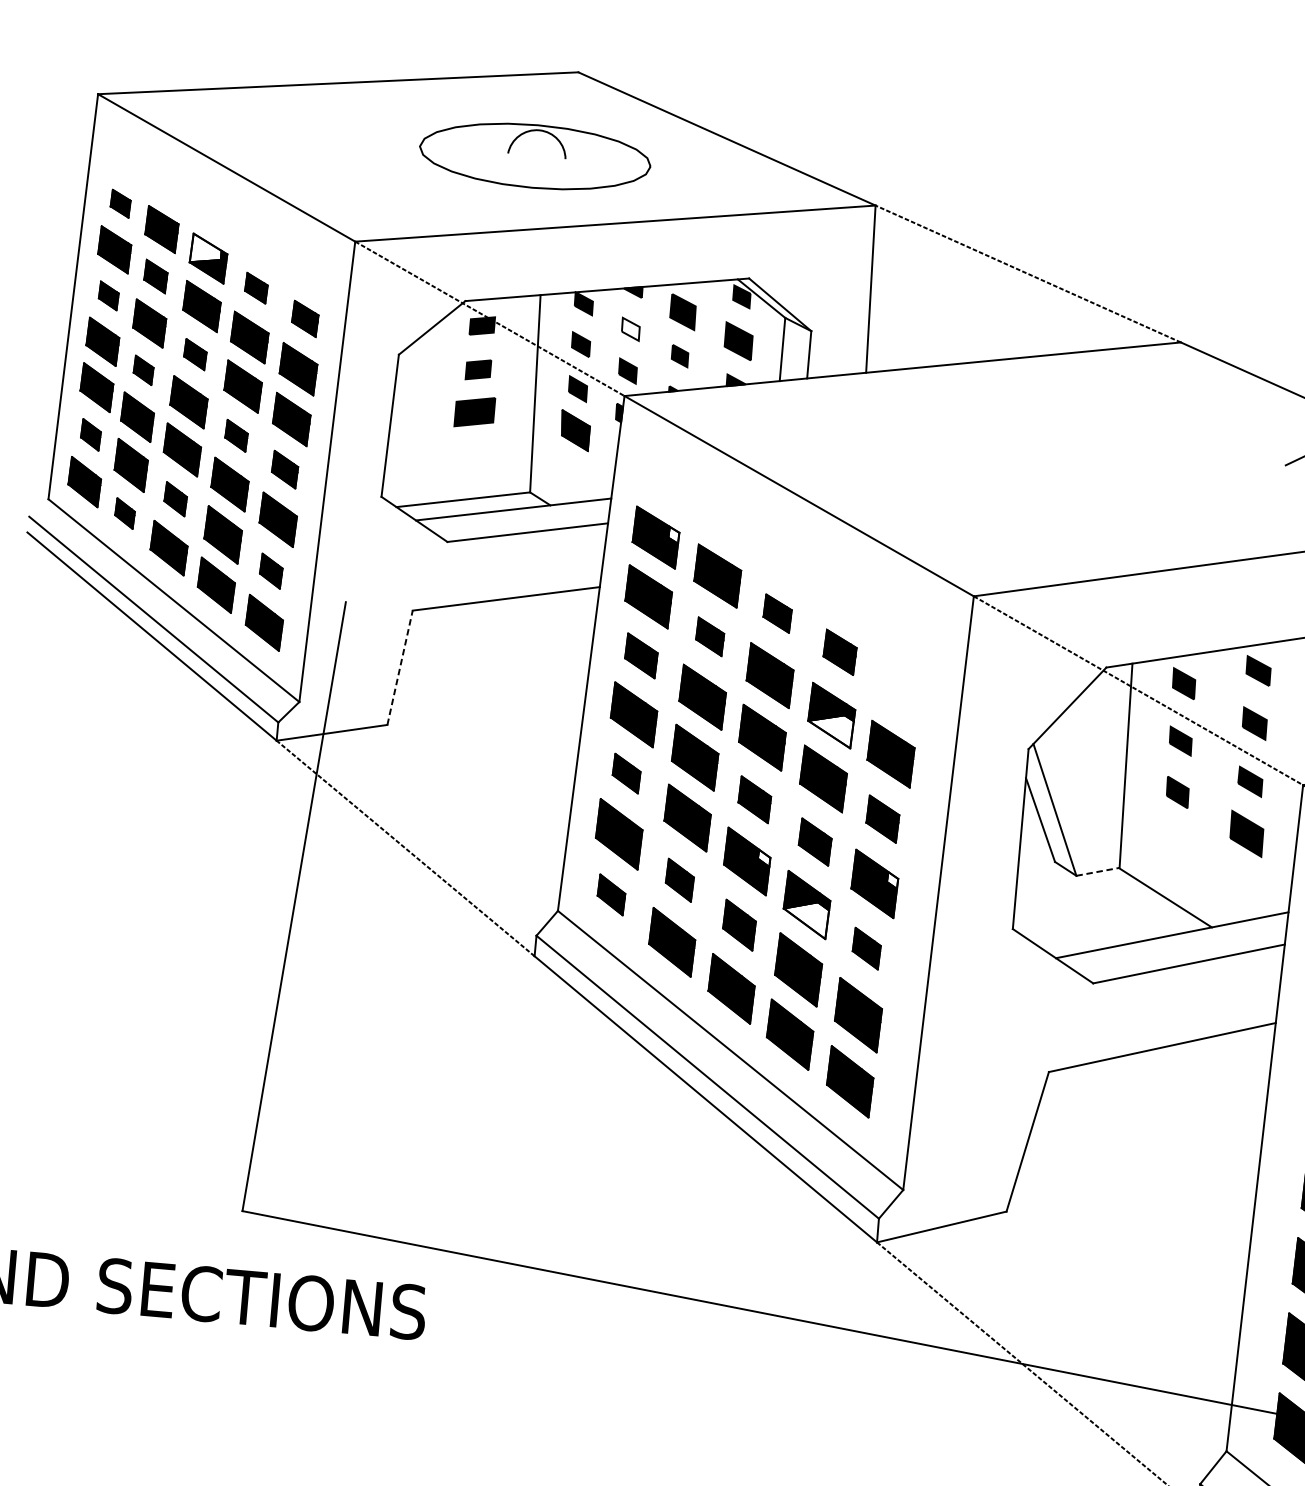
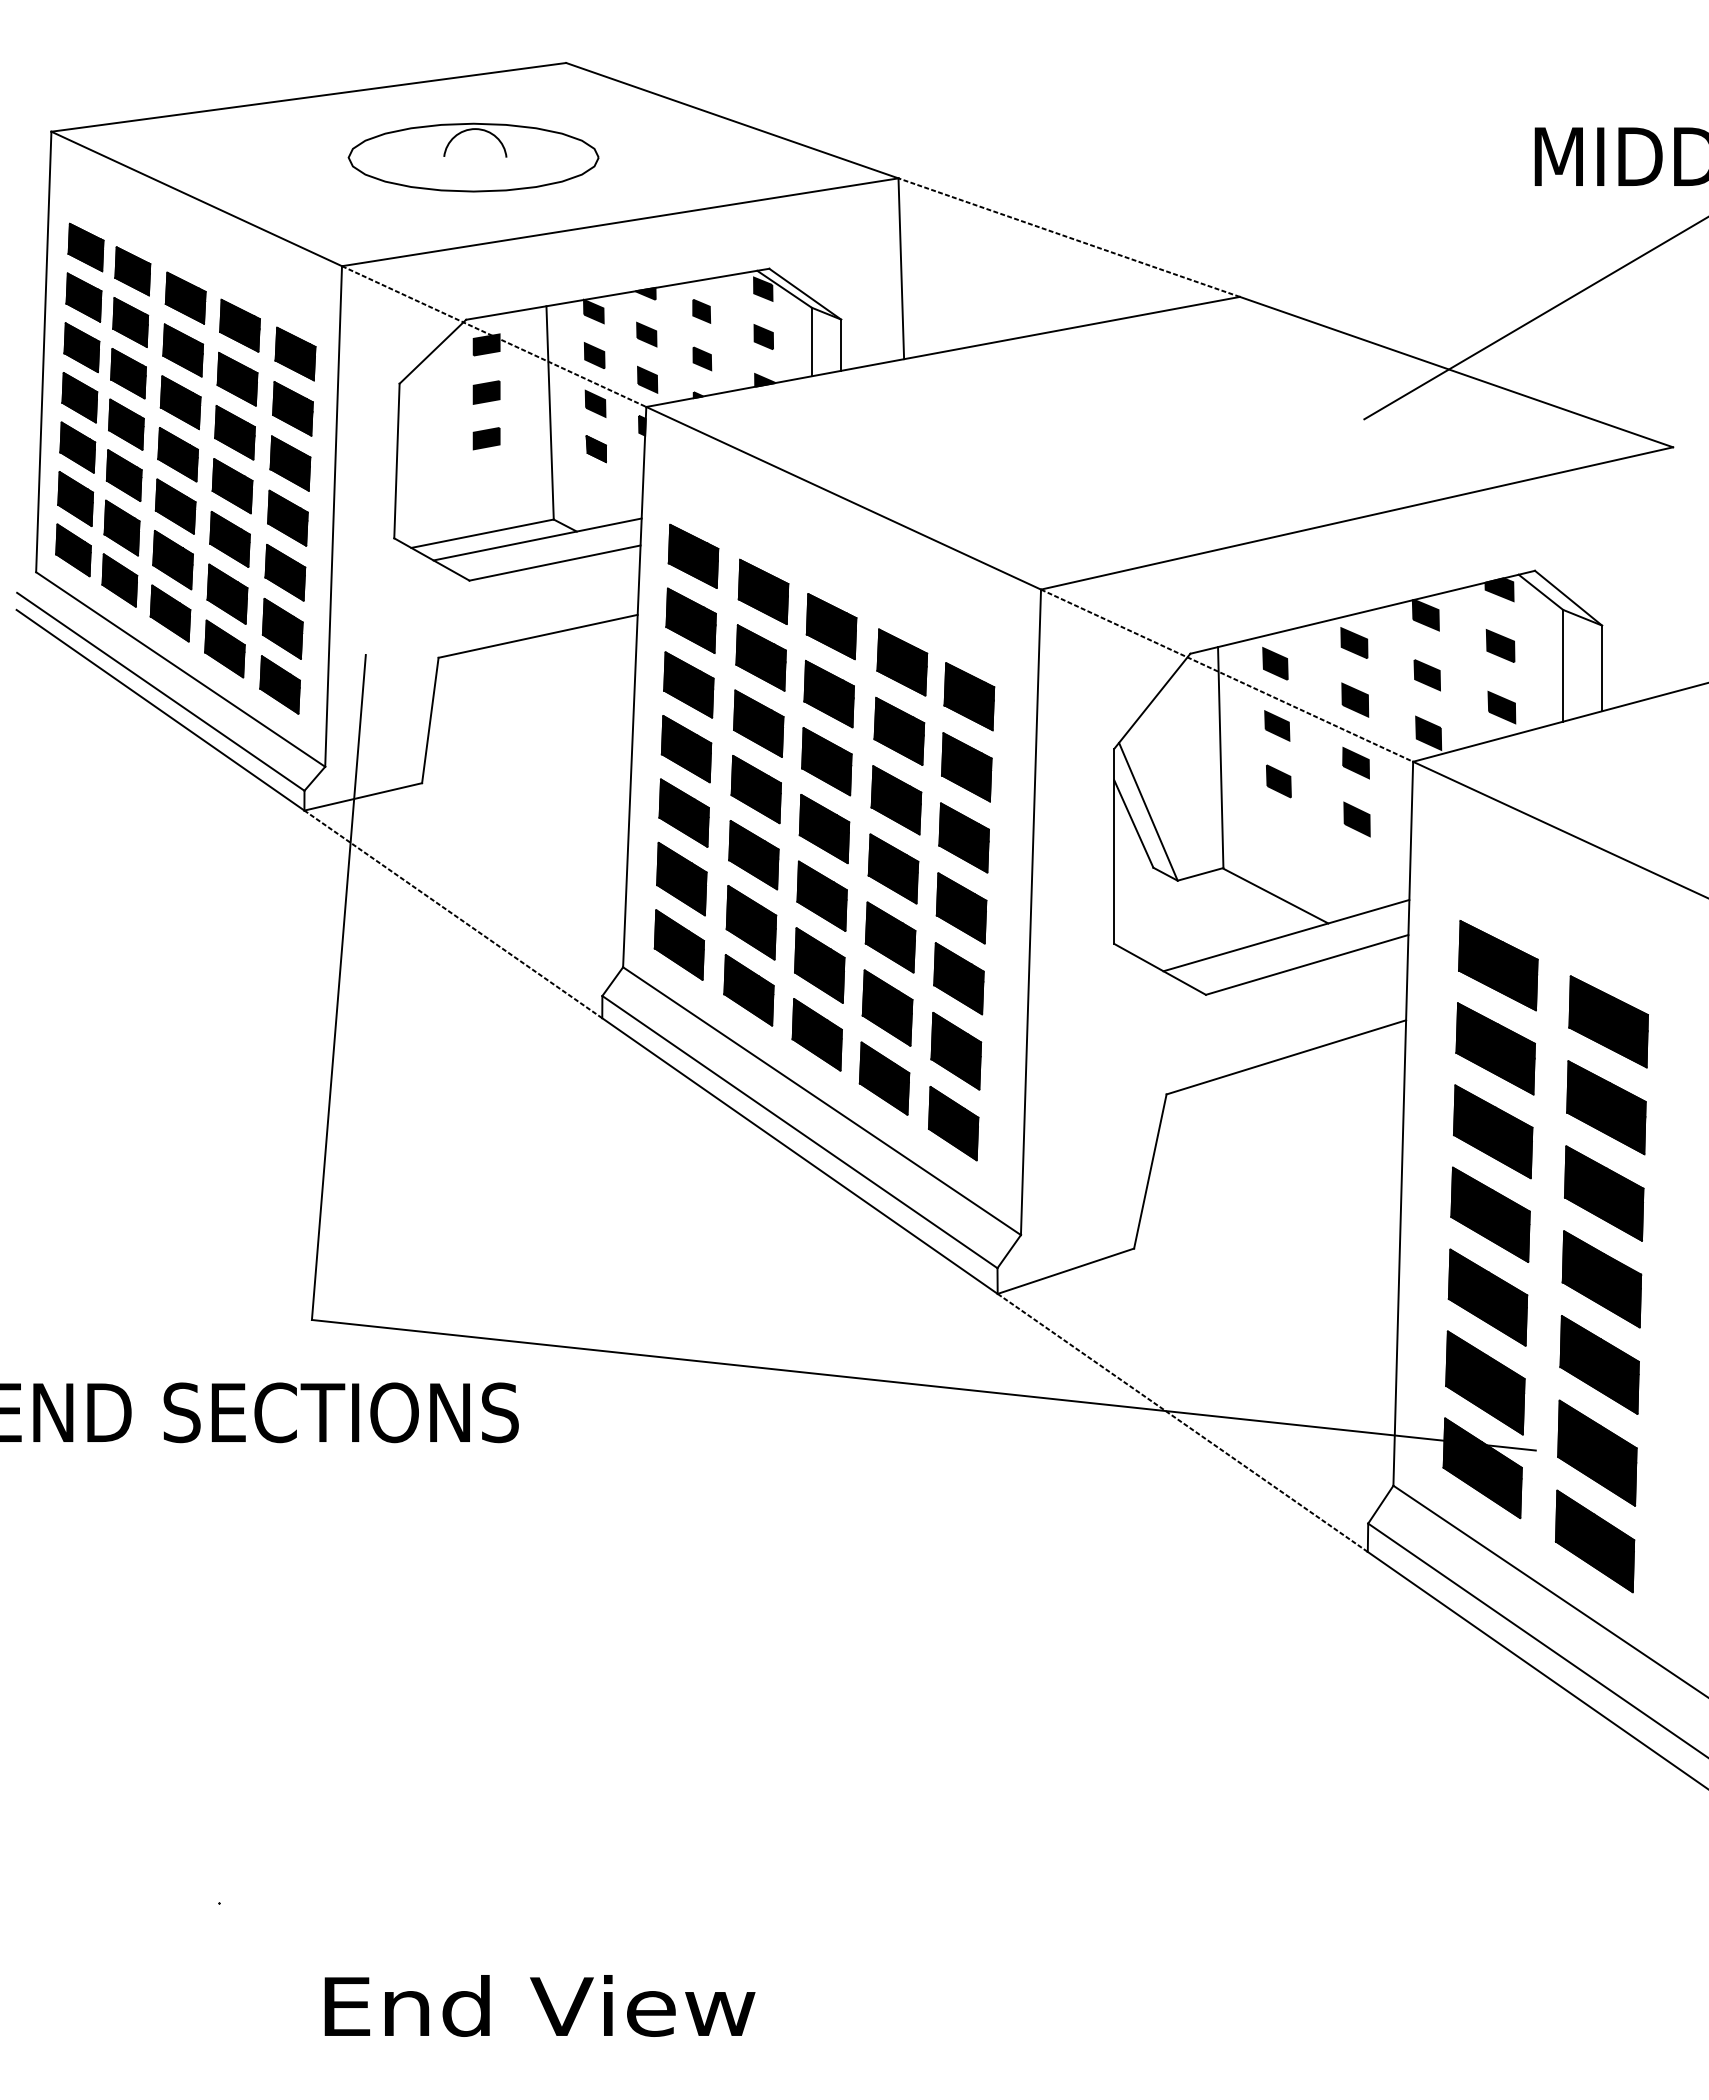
part: (535, 156) -> (473, 157), moved
part: (120, 203) -> (85, 247), size x1.67
fill: (206, 248) -> (182, 287), added
part: (155, 276) -> (130, 322), size x1.43
part: (255, 288) -> (239, 325), size x1.67
part: (108, 295) -> (81, 347), size x1.67
part: (683, 312) -> (701, 311), size x0.62
part: (305, 318) -> (295, 353), size x1.43
fill: (630, 329) -> (646, 334), added
part: (738, 340) -> (763, 336), size x0.62
part: (195, 354) -> (180, 402), size x1.67
part: (143, 370) -> (126, 424), size x1.67
part: (474, 412) -> (486, 438), size x0.62
part: (574, 431) -> (595, 449), size x0.62
part: (90, 434) -> (75, 498), size x1.67
part: (236, 436) -> (232, 486), size x1.67
part: (284, 469) -> (287, 517), size x1.43
part: (175, 499) -> (172, 560), size x1.67
part: (124, 513) -> (119, 580), size x1.67
fill: (673, 534) -> (712, 551), added
part: (271, 571) -> (282, 628), size x1.67
part: (777, 613) -> (831, 626), size x1.67
part: (709, 636) -> (760, 657), size x1.67
part: (840, 652) -> (902, 662), size x1.43
part: (641, 655) -> (688, 684), size x1.43
line: (400, 667) -> (430, 720), dashed -> solid
part: (899, 689) -> (969, 696), added
fill: (829, 729) -> (898, 746), added
part: (626, 773) -> (683, 812), size x1.67
part: (754, 800) -> (824, 829), size x1.43
part: (882, 818) -> (963, 837), size x1.43
part: (1246, 833) -> (1356, 819), size x0.71
part: (815, 841) -> (893, 868), size x1.43
fill: (763, 858) -> (839, 891), added
line: (1097, 871) -> (1200, 874), dashed -> solid
part: (679, 879) -> (751, 922), size x1.67
fill: (892, 880) -> (980, 902), added
part: (610, 894) -> (678, 944), size x1.67
fill: (804, 918) -> (889, 952), added
part: (739, 925) -> (819, 965), size x1.43
part: (866, 948) -> (958, 978), size x1.67

